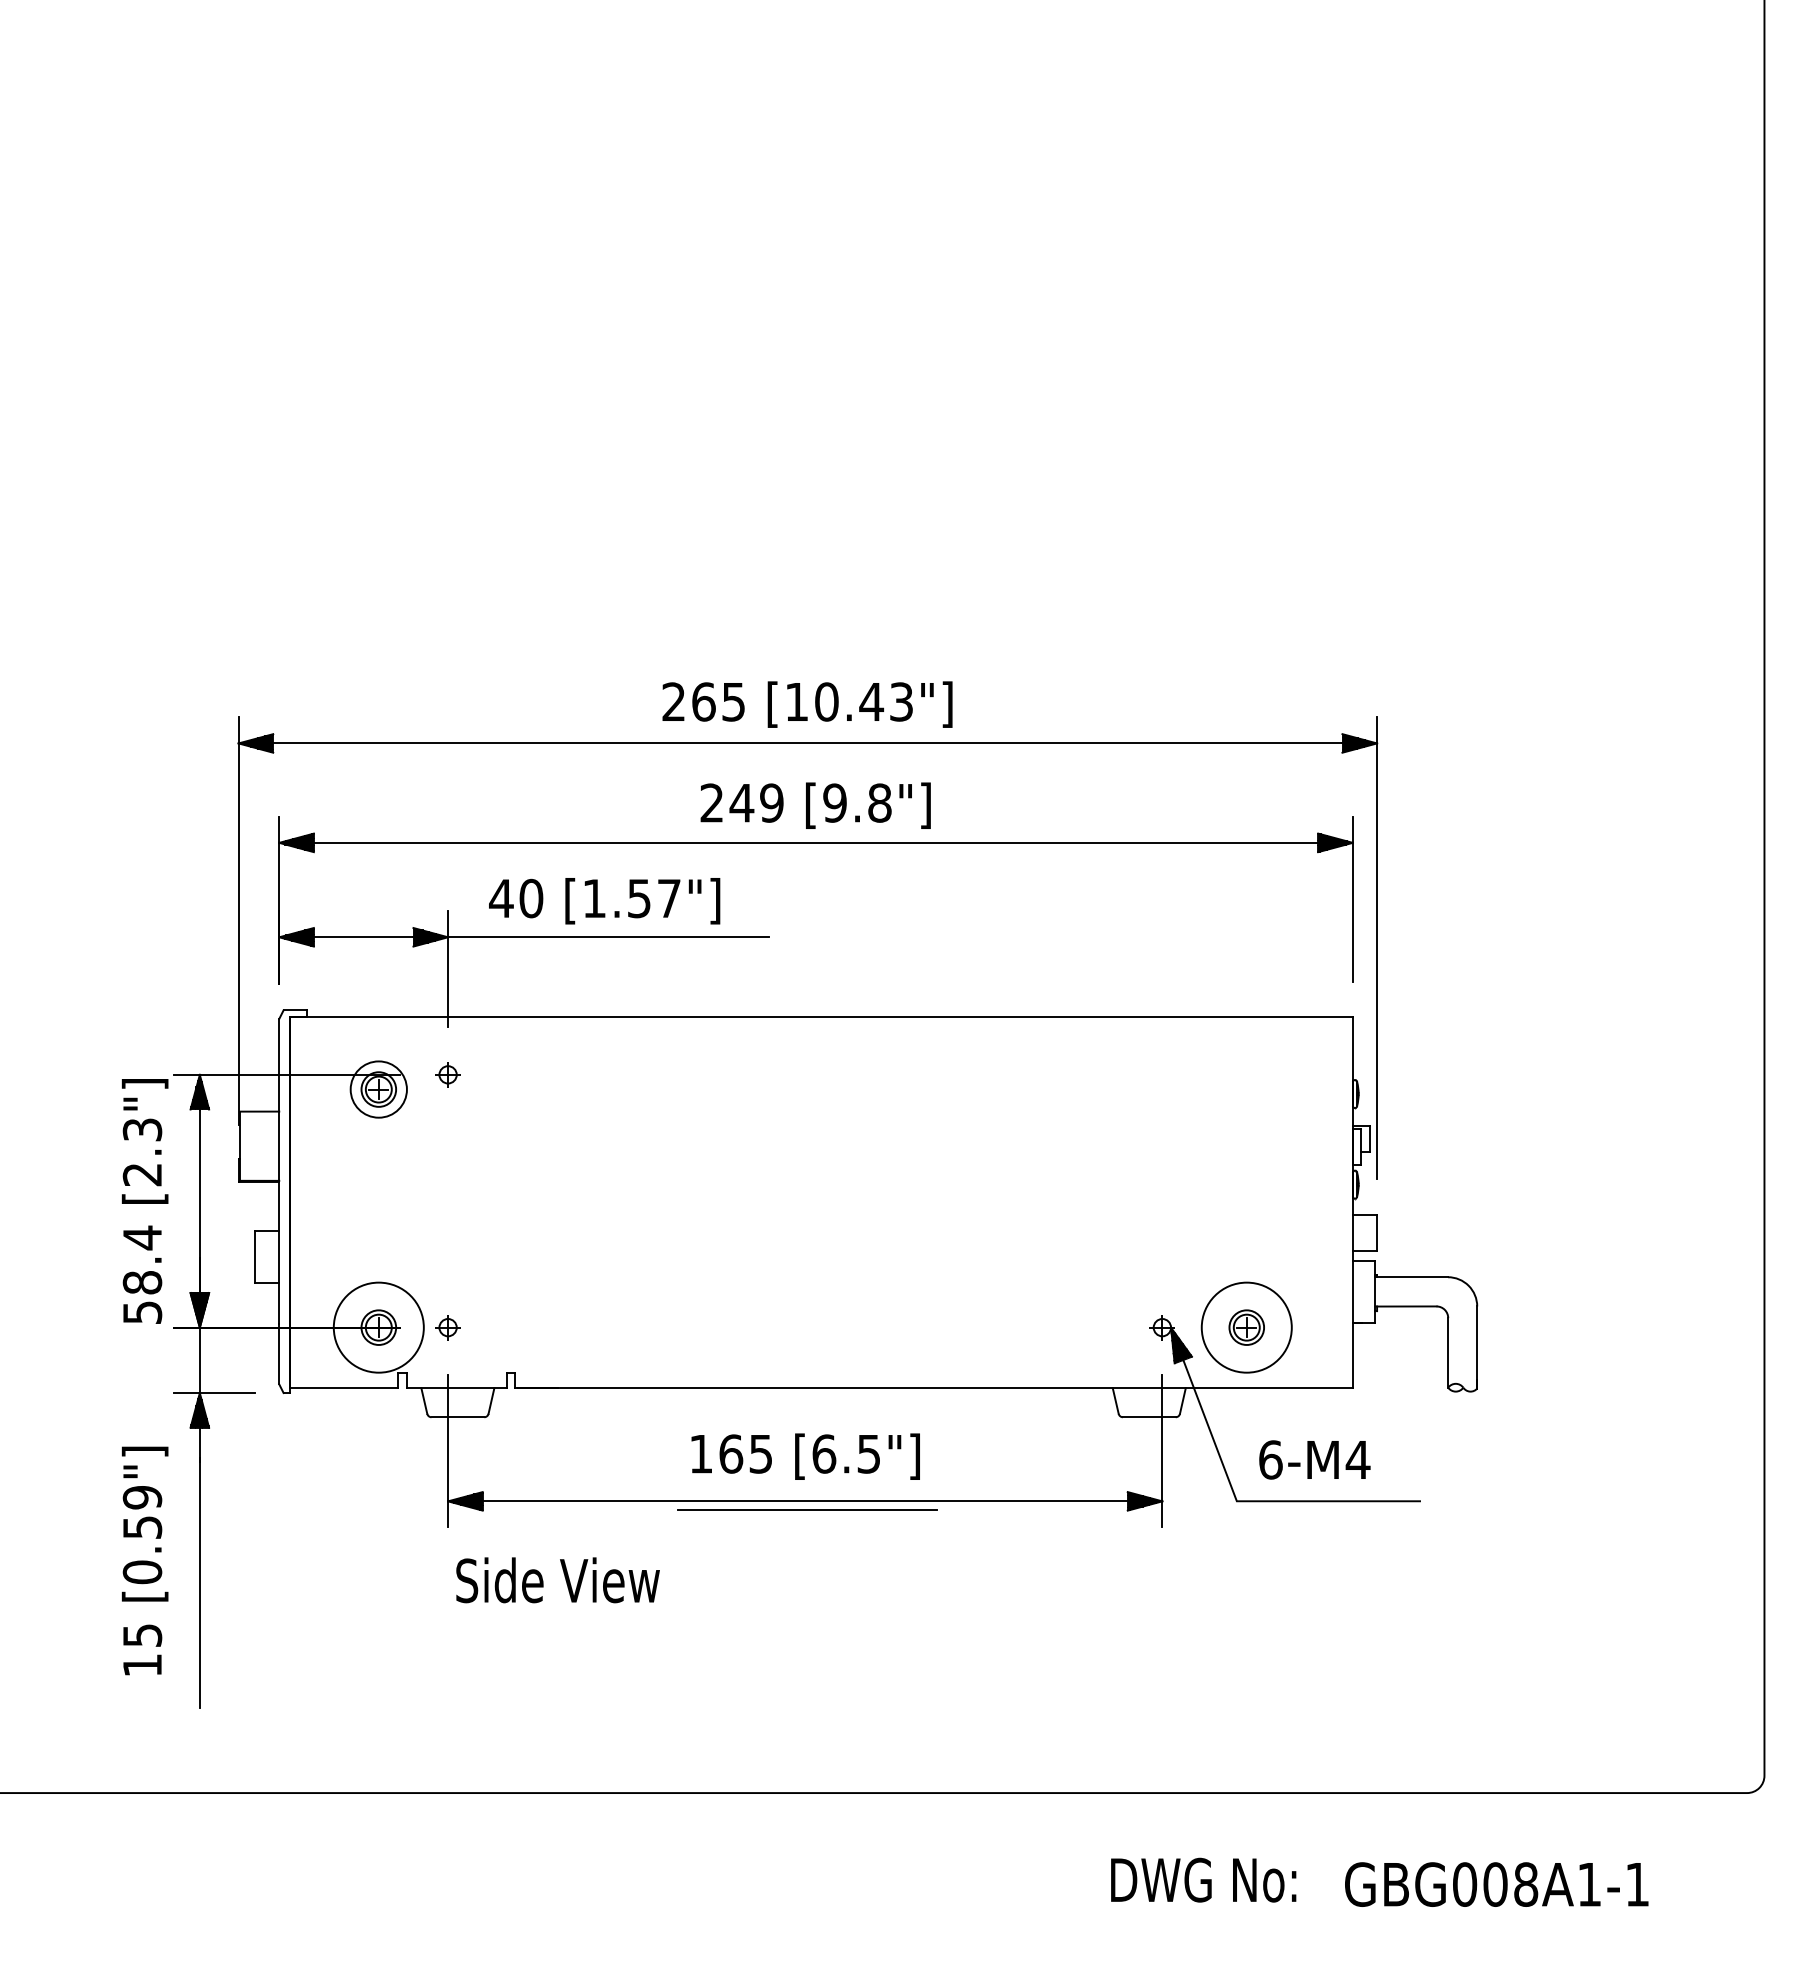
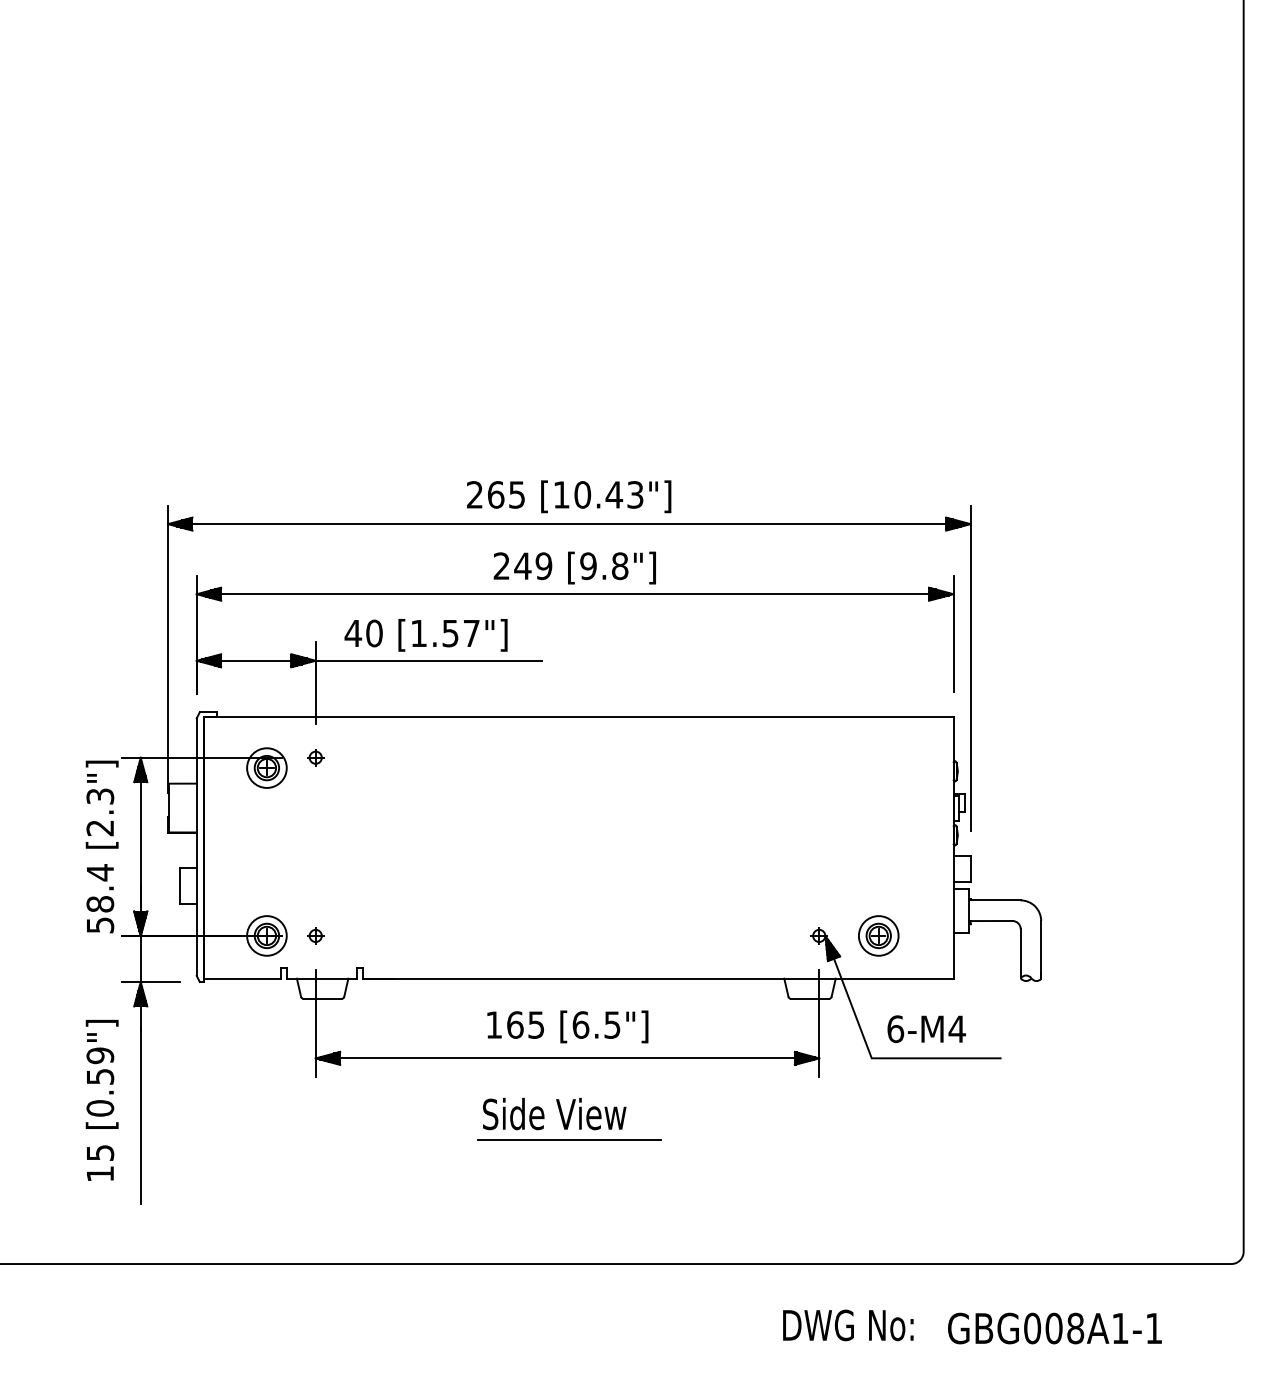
circle: (378, 1327) -> (266, 935), size x0.62
circle: (1246, 1327) -> (878, 935), size x0.62
line: (807, 1509) -> (569, 1139), moved
text: (557, 1580) -> (554, 1114), moved

